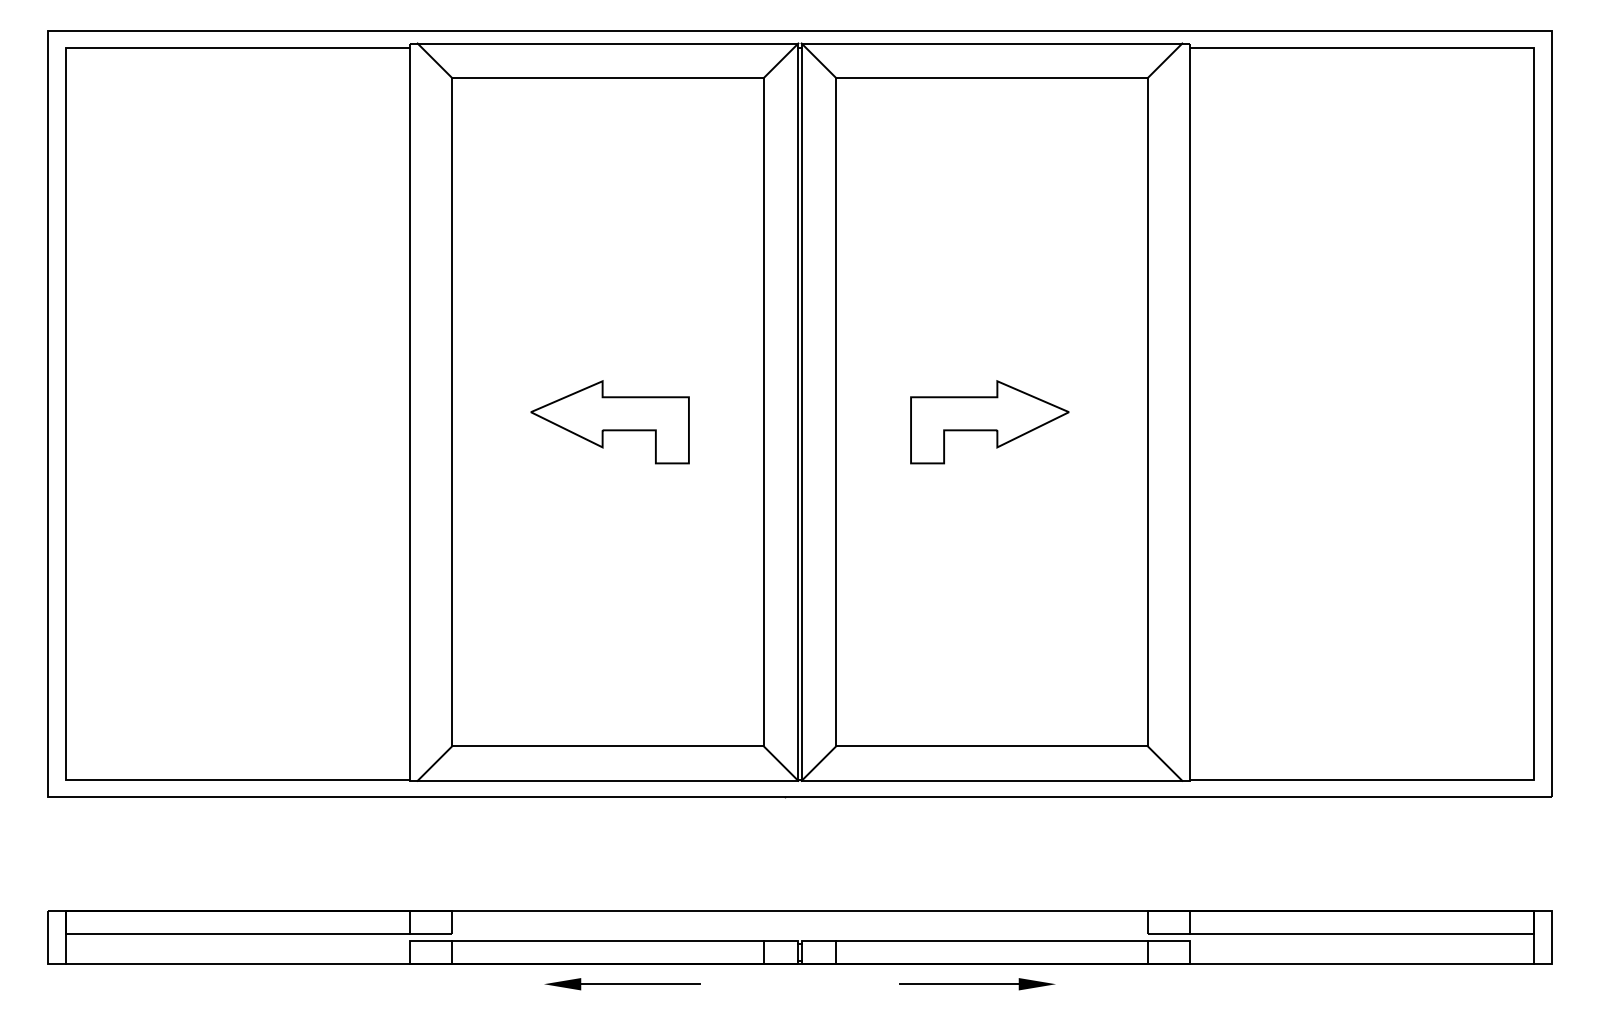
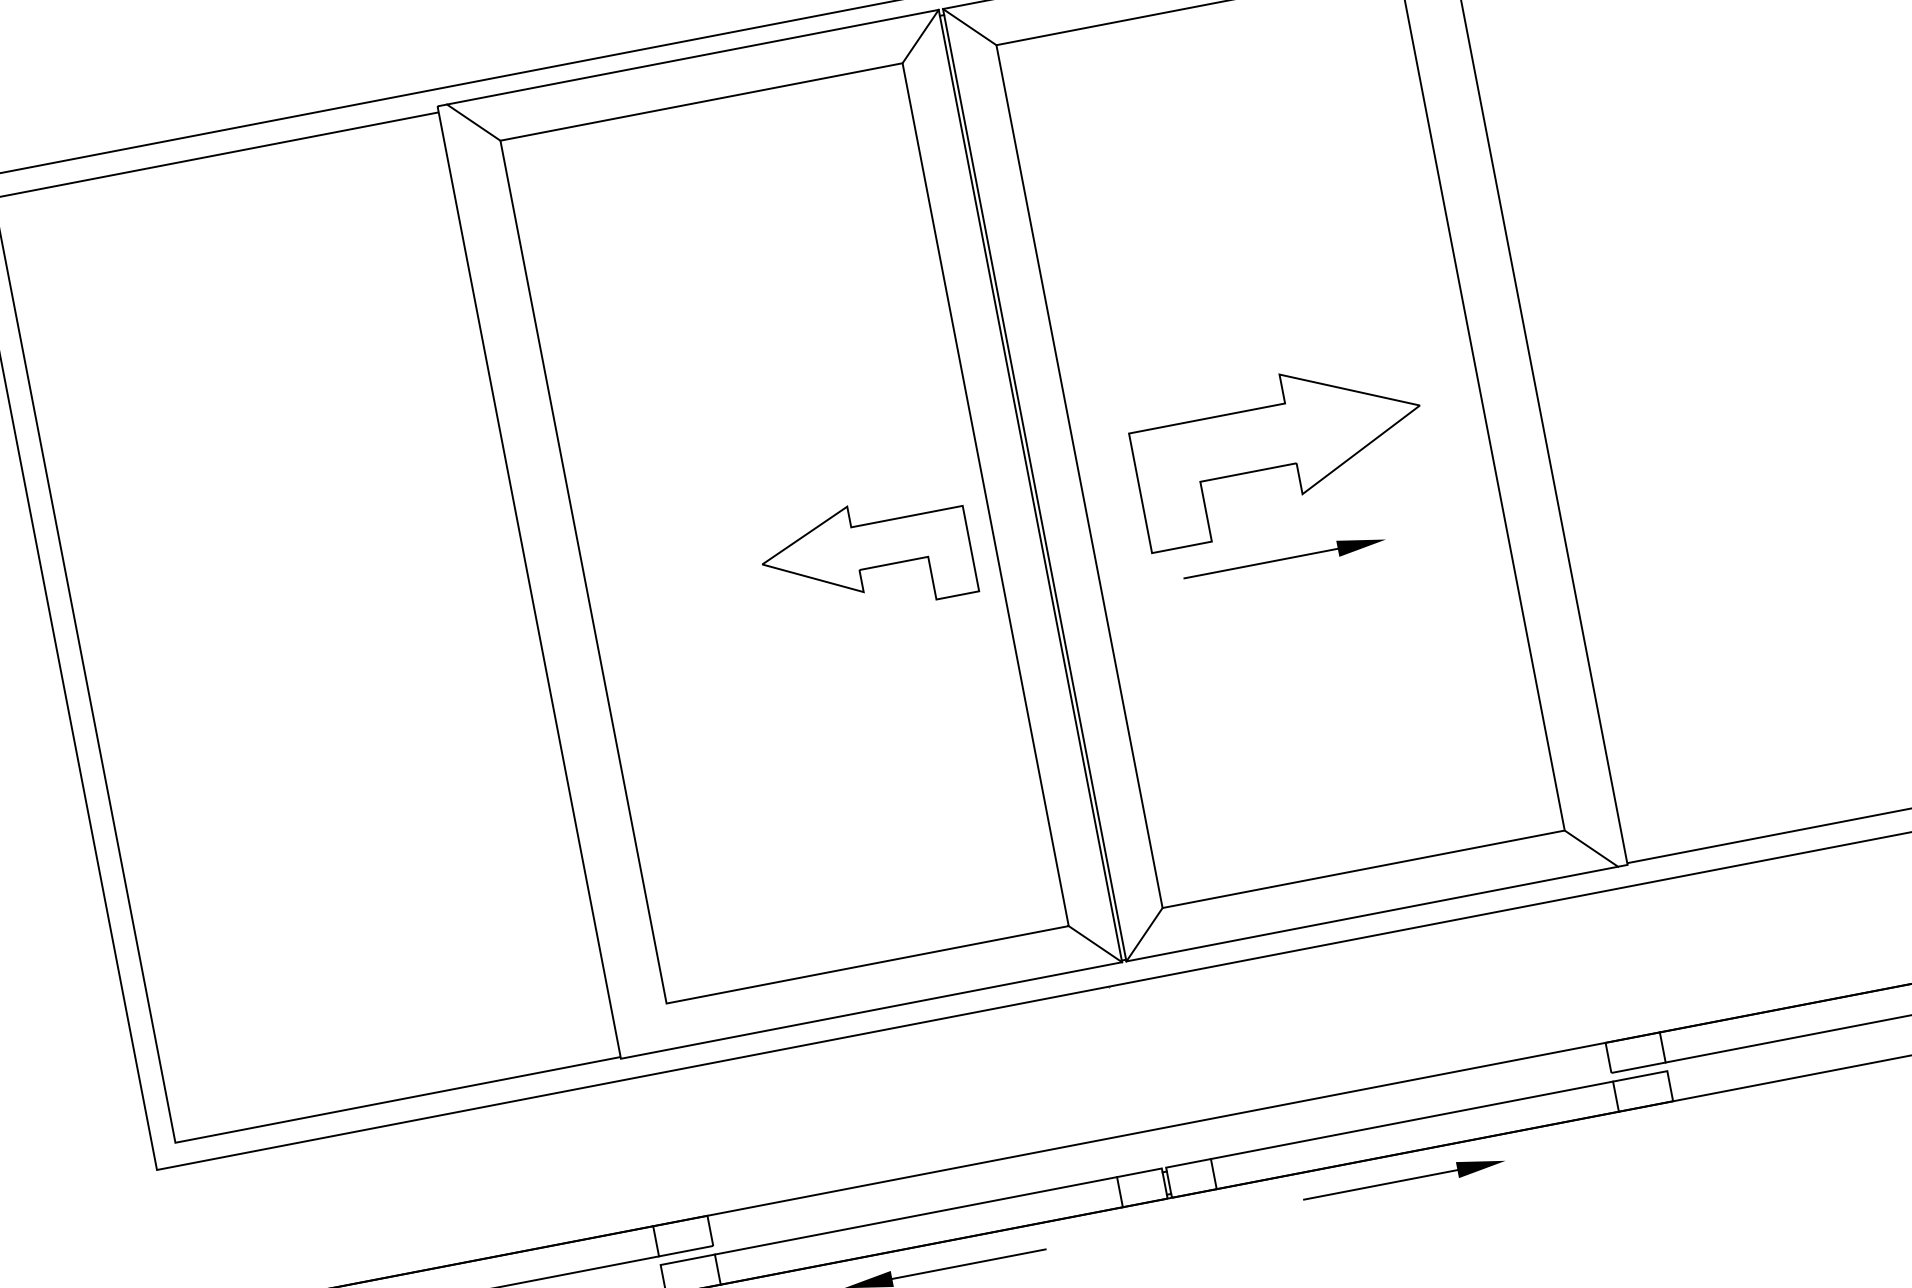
part: (609, 422) -> (866, 558), moved
part: (989, 422) -> (1279, 451), size x1.4
part: (977, 503) -> (1284, 559), added
line: (434, 763) -> (647, 1030), removed

